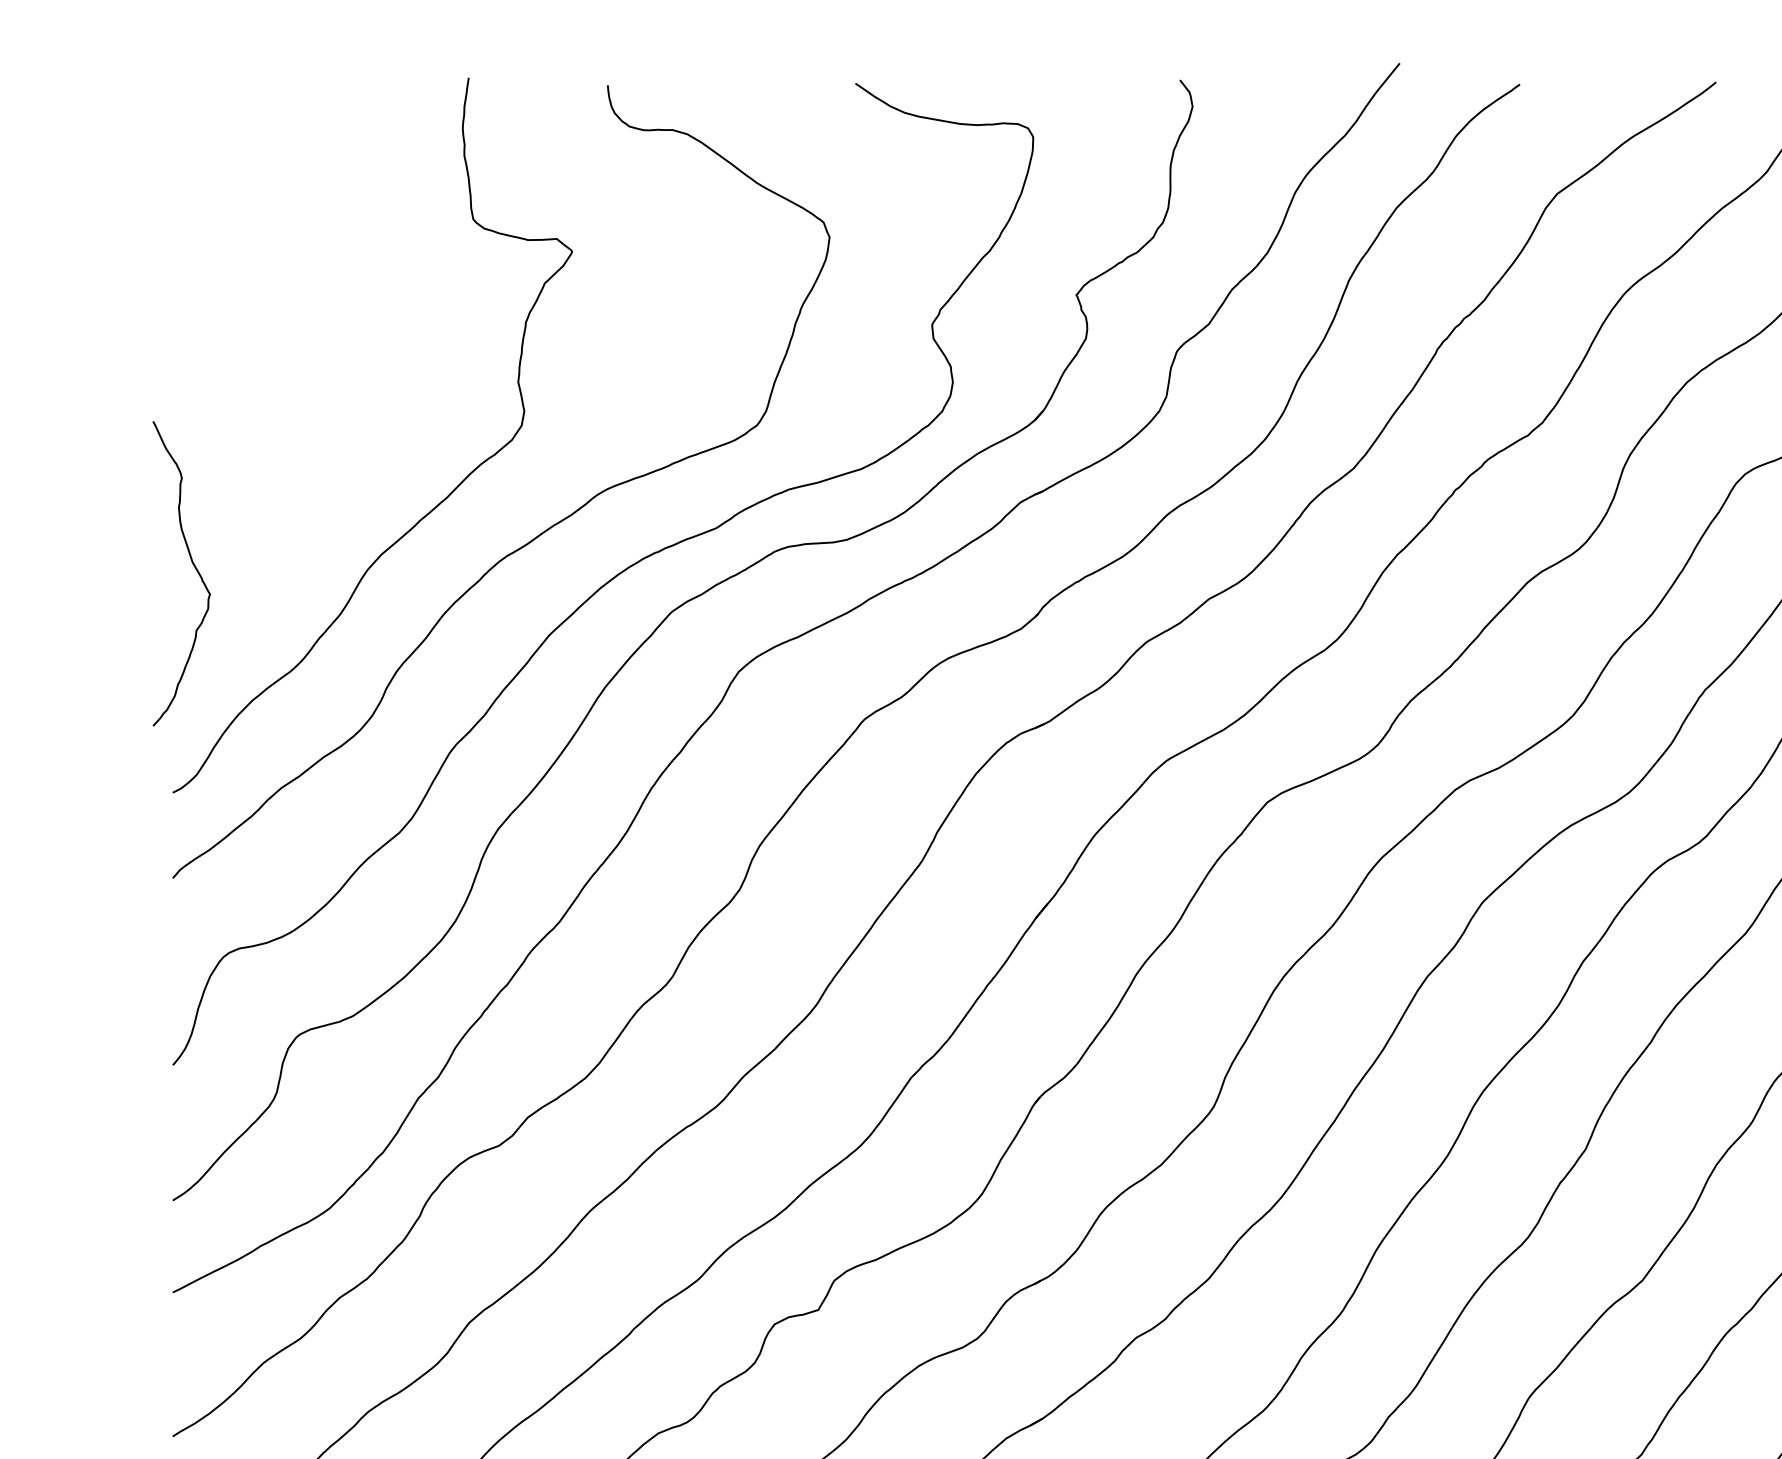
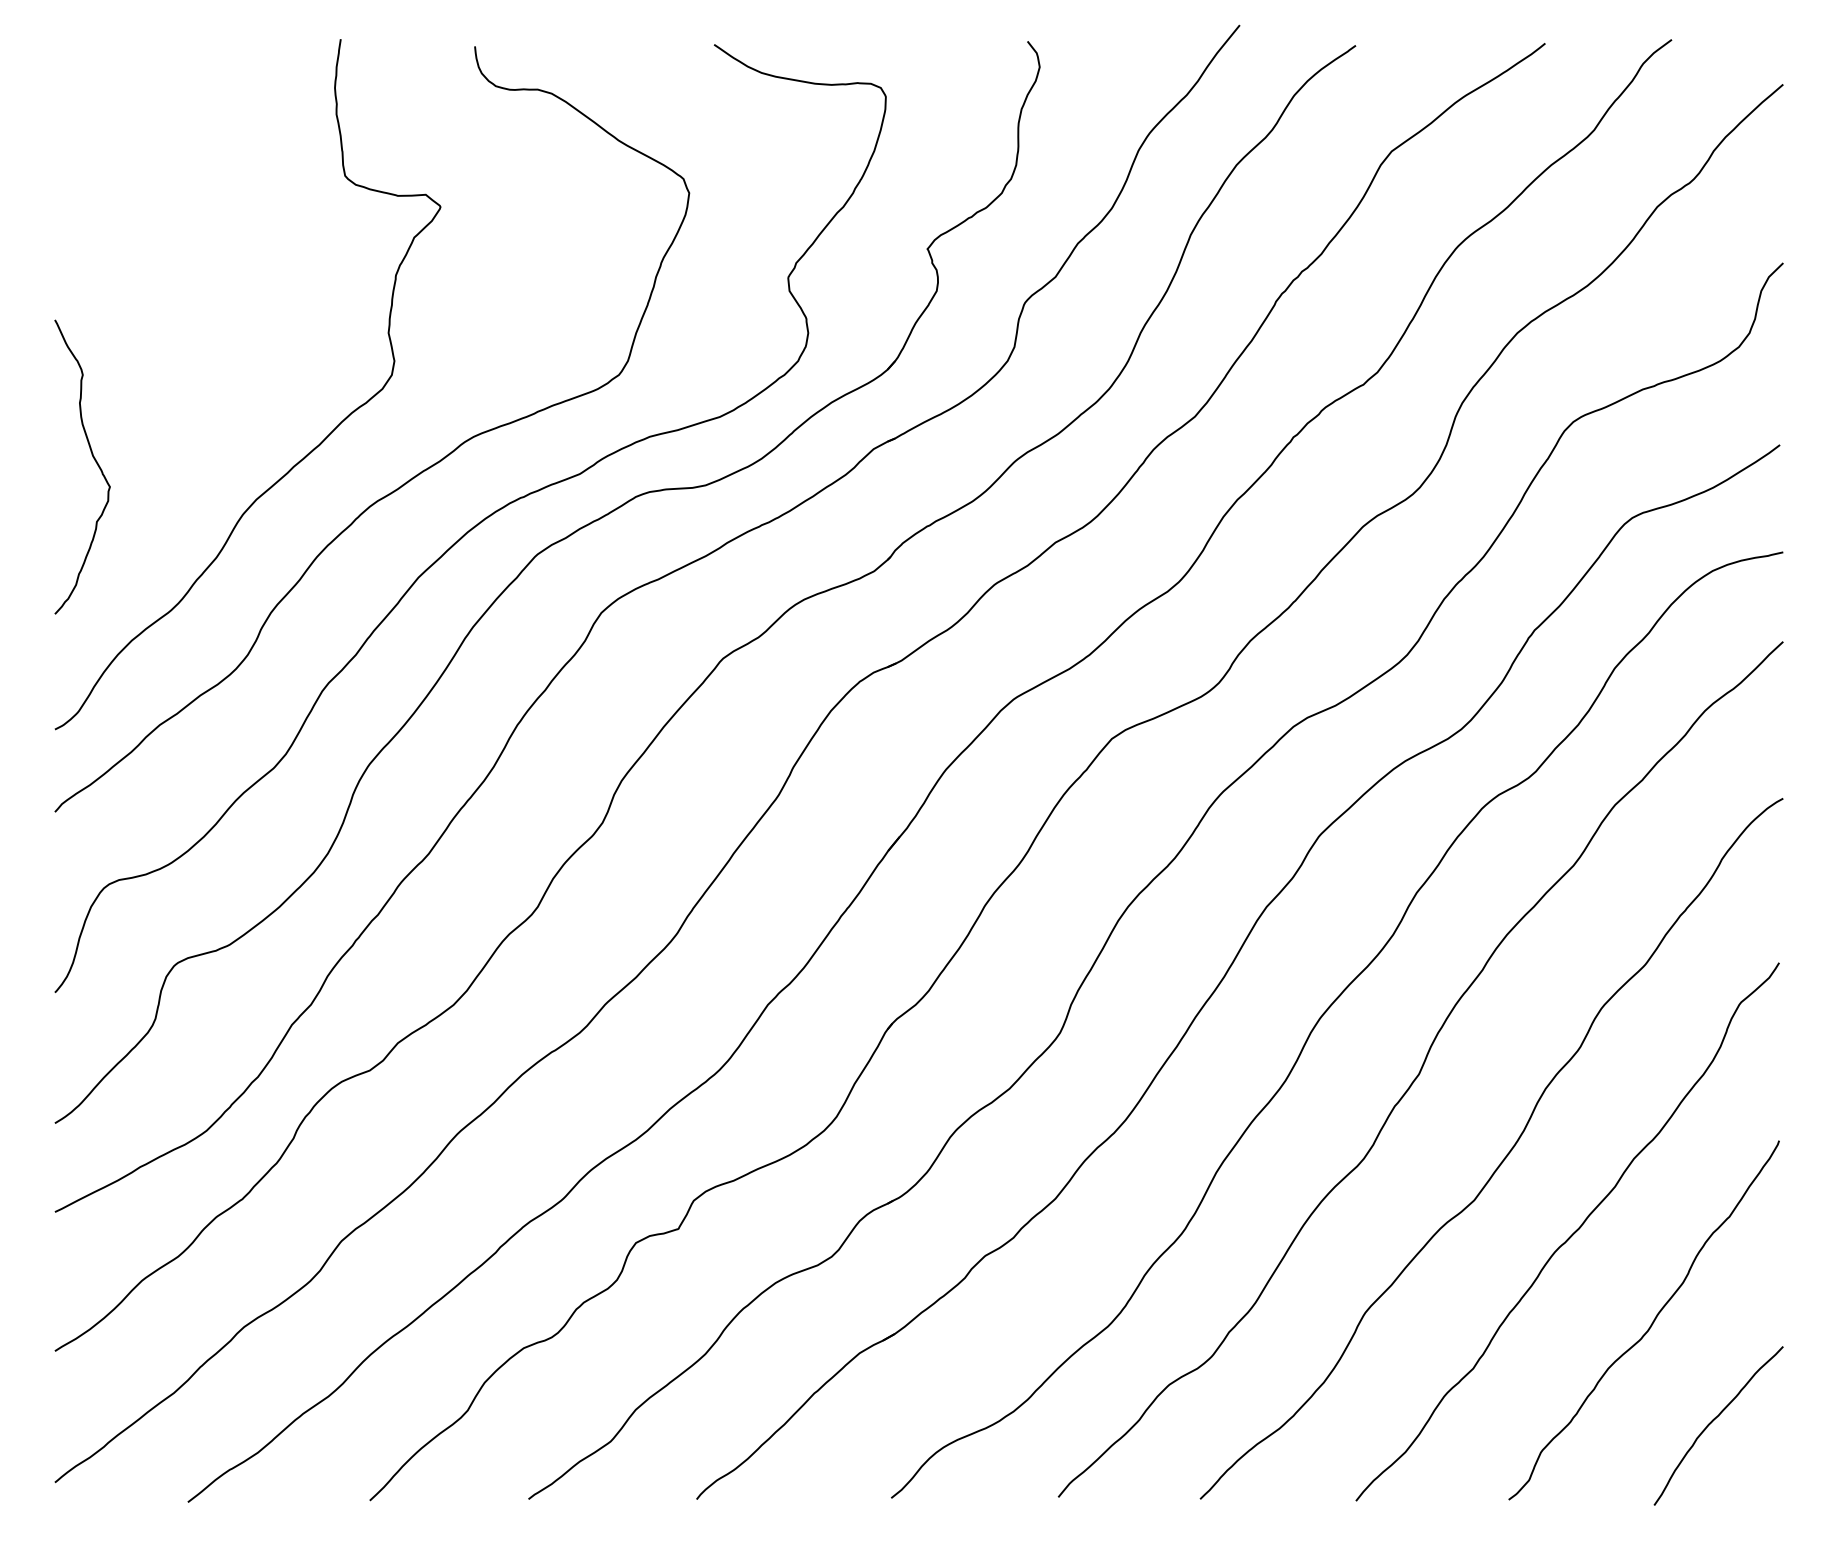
curve: (194, 566) -> (94, 460), moved

